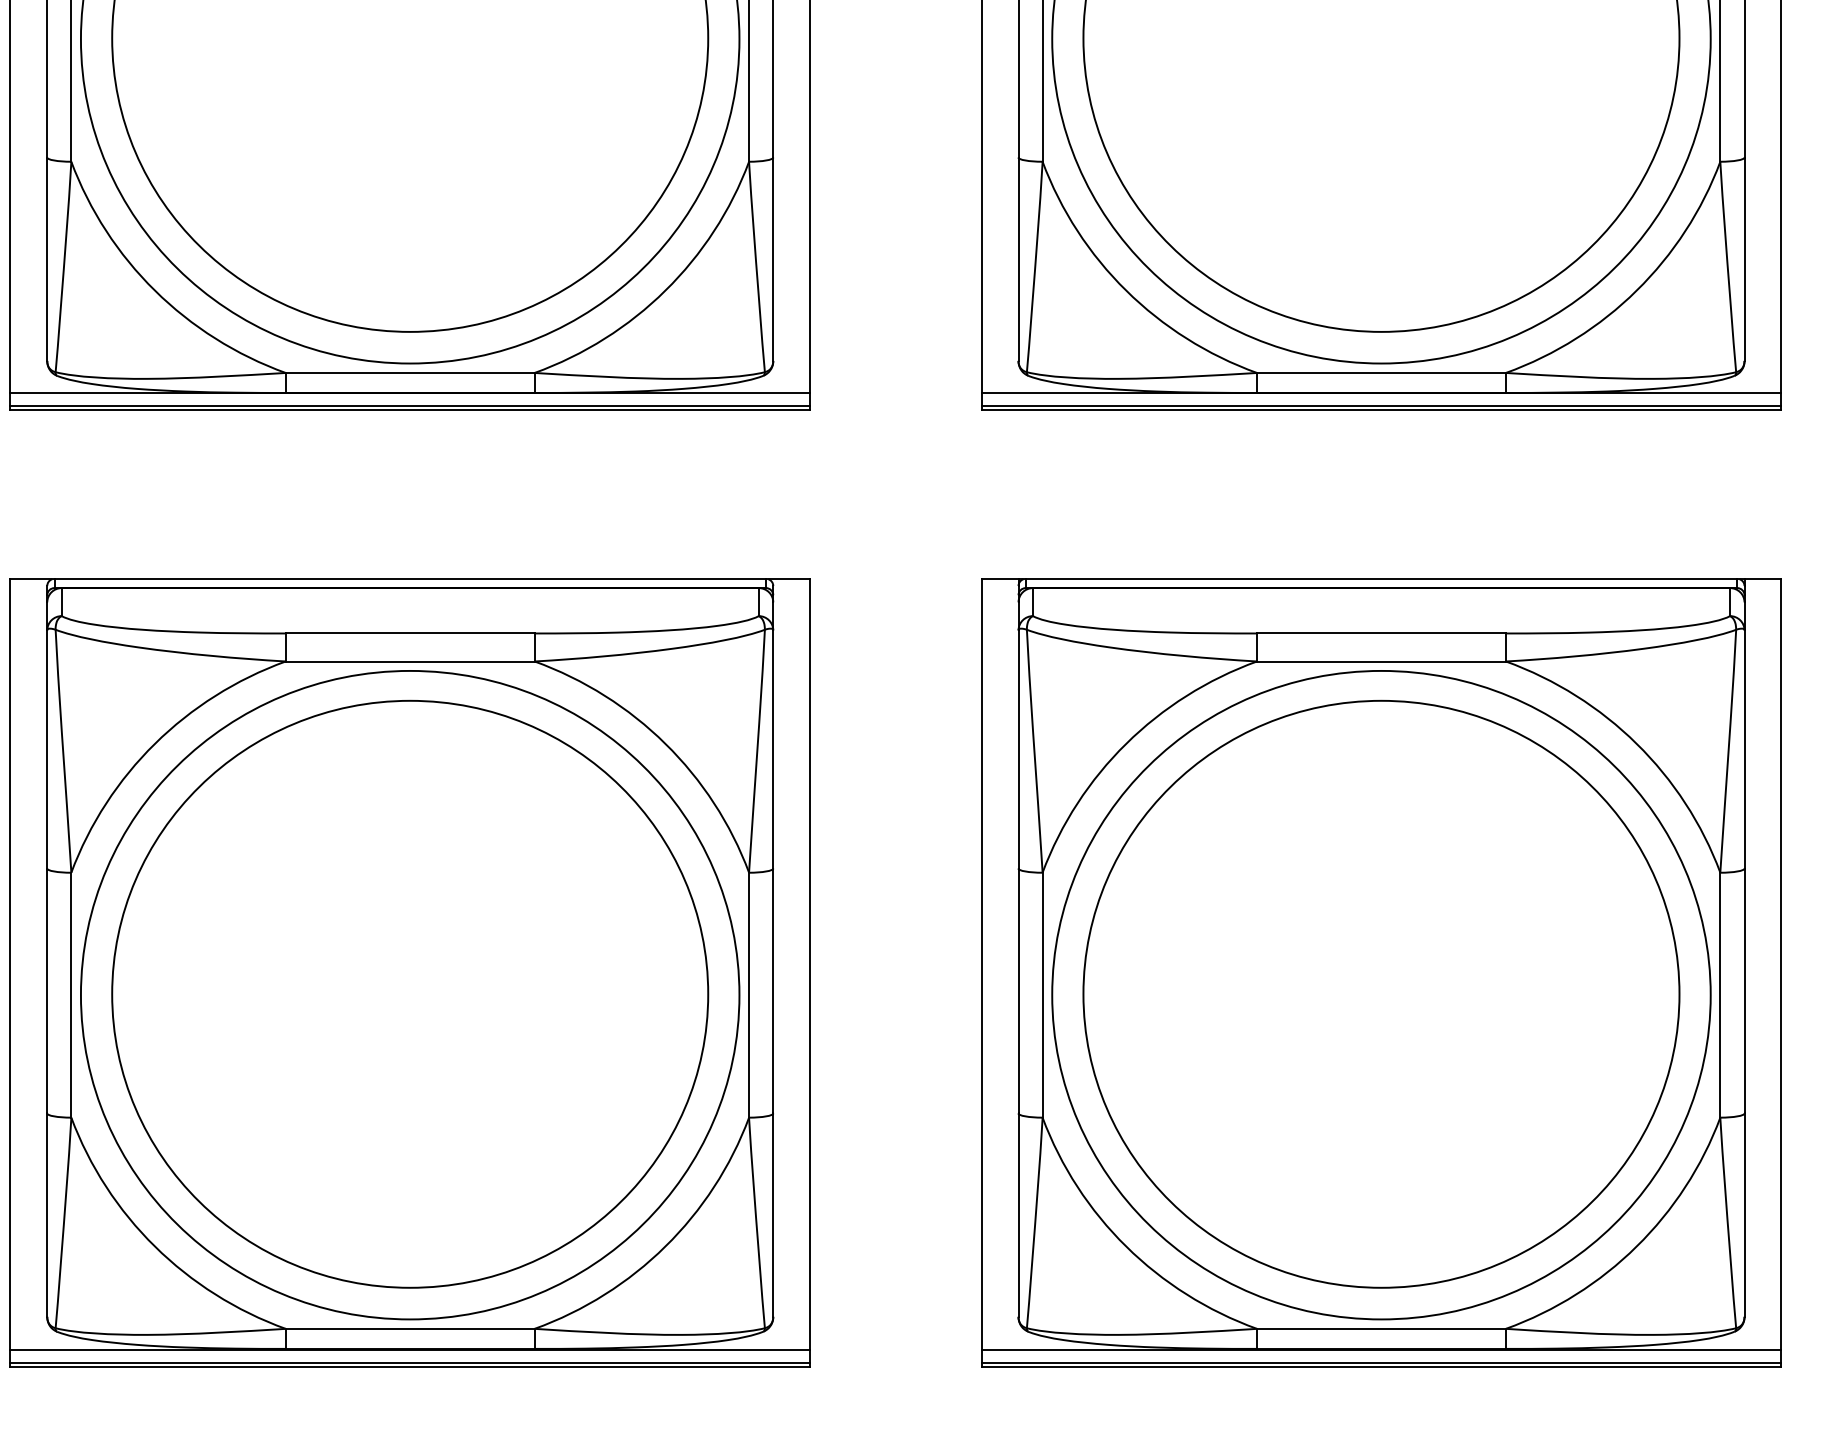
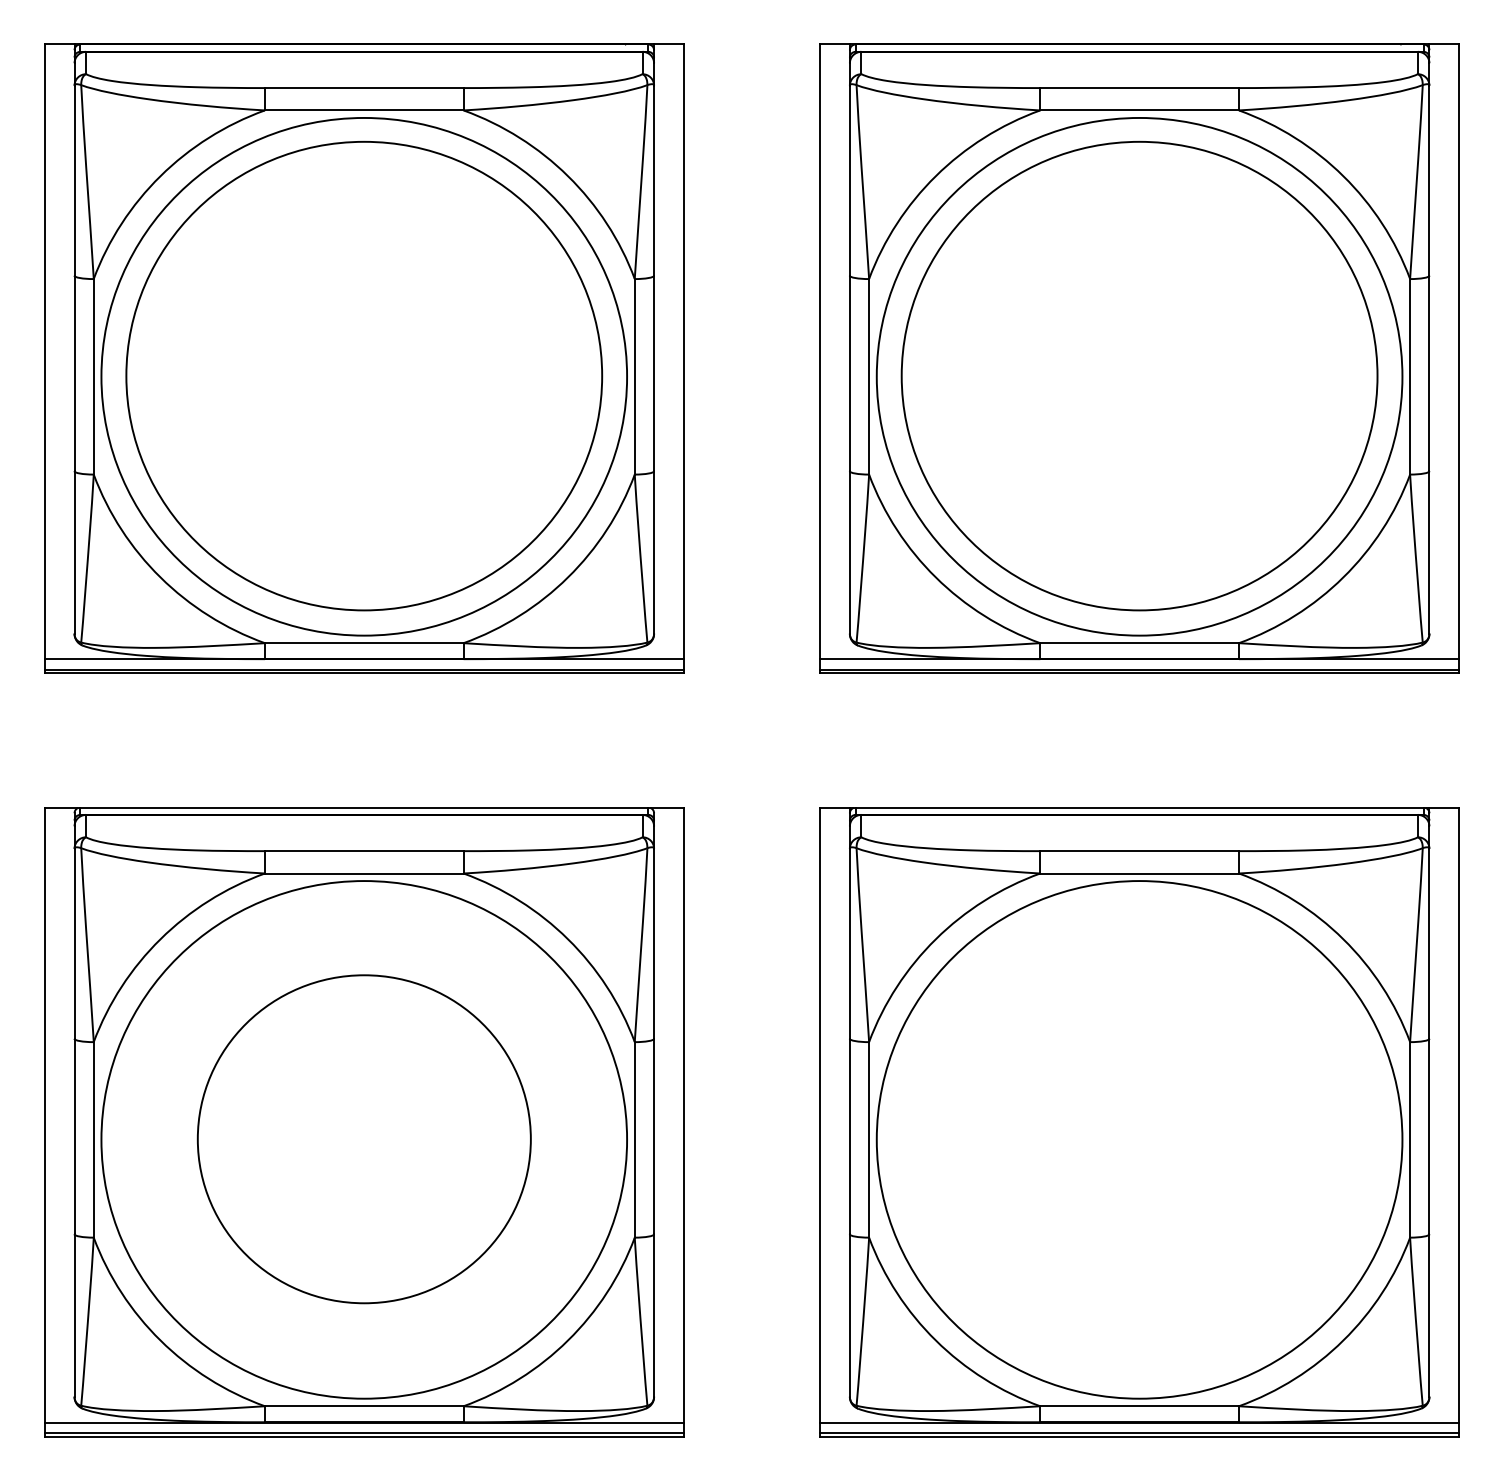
part: (410, 994) -> (364, 1139), size x0.7
part: (1381, 994) -> (1139, 1139), removed

